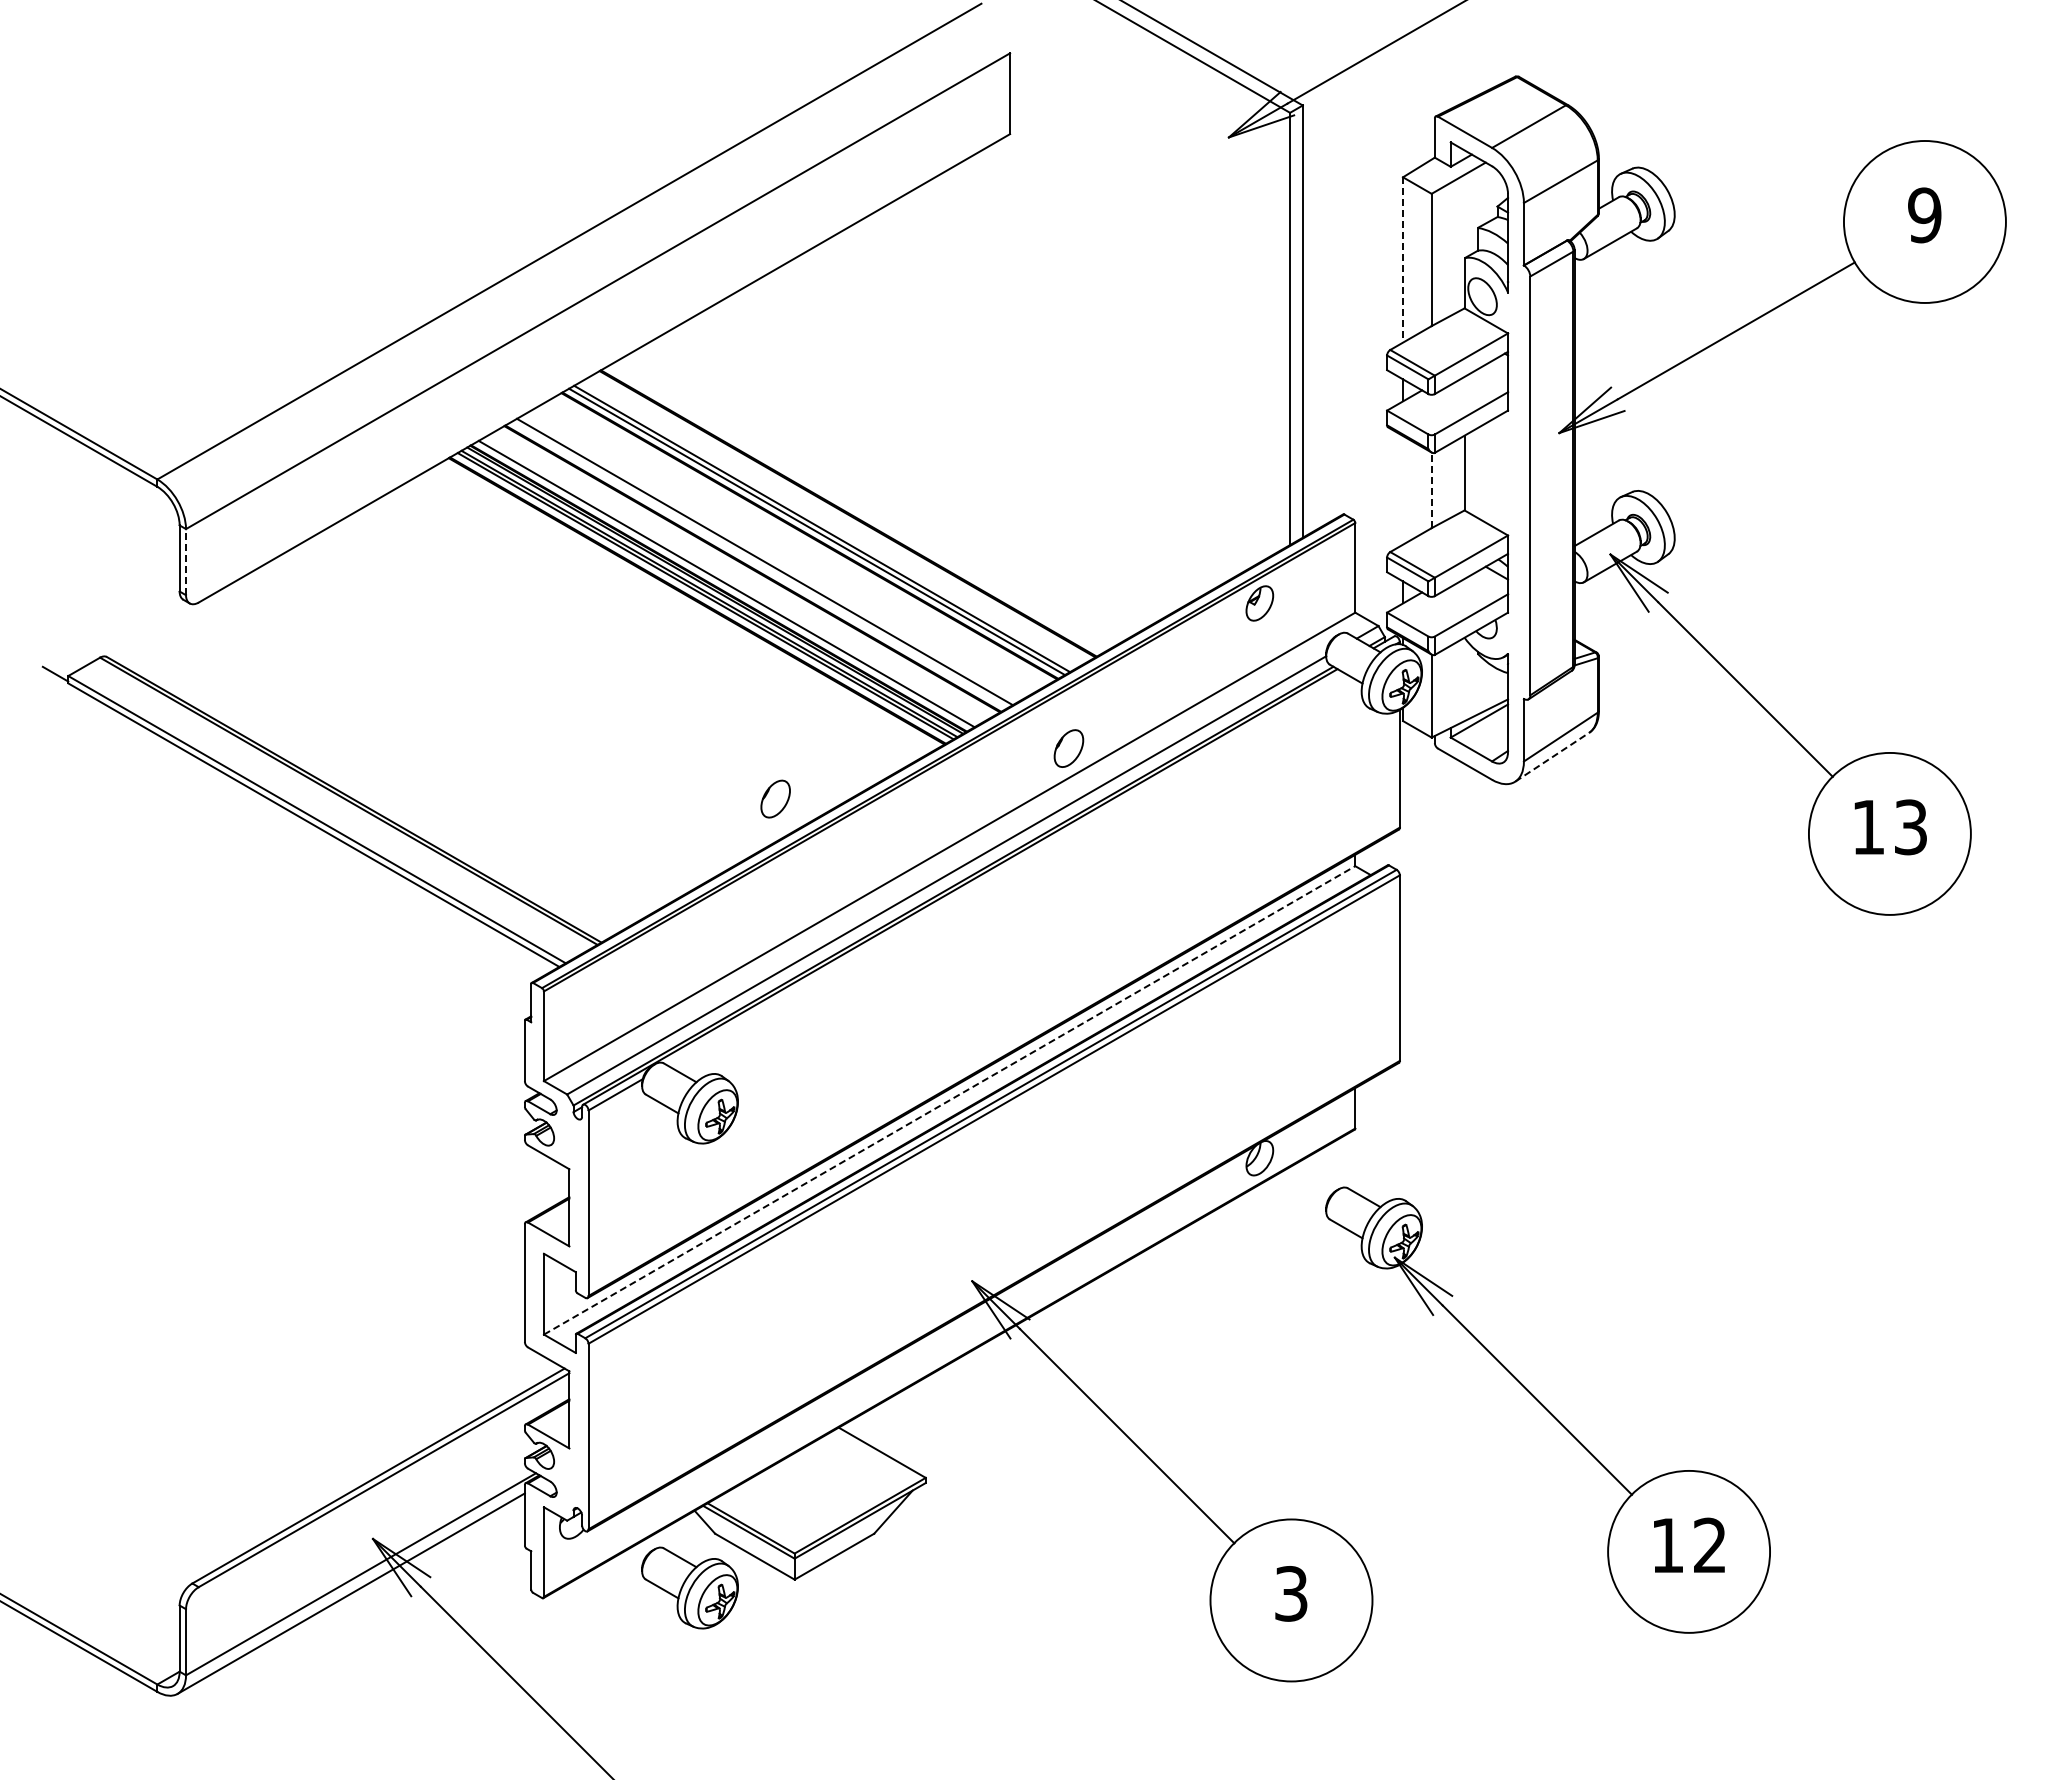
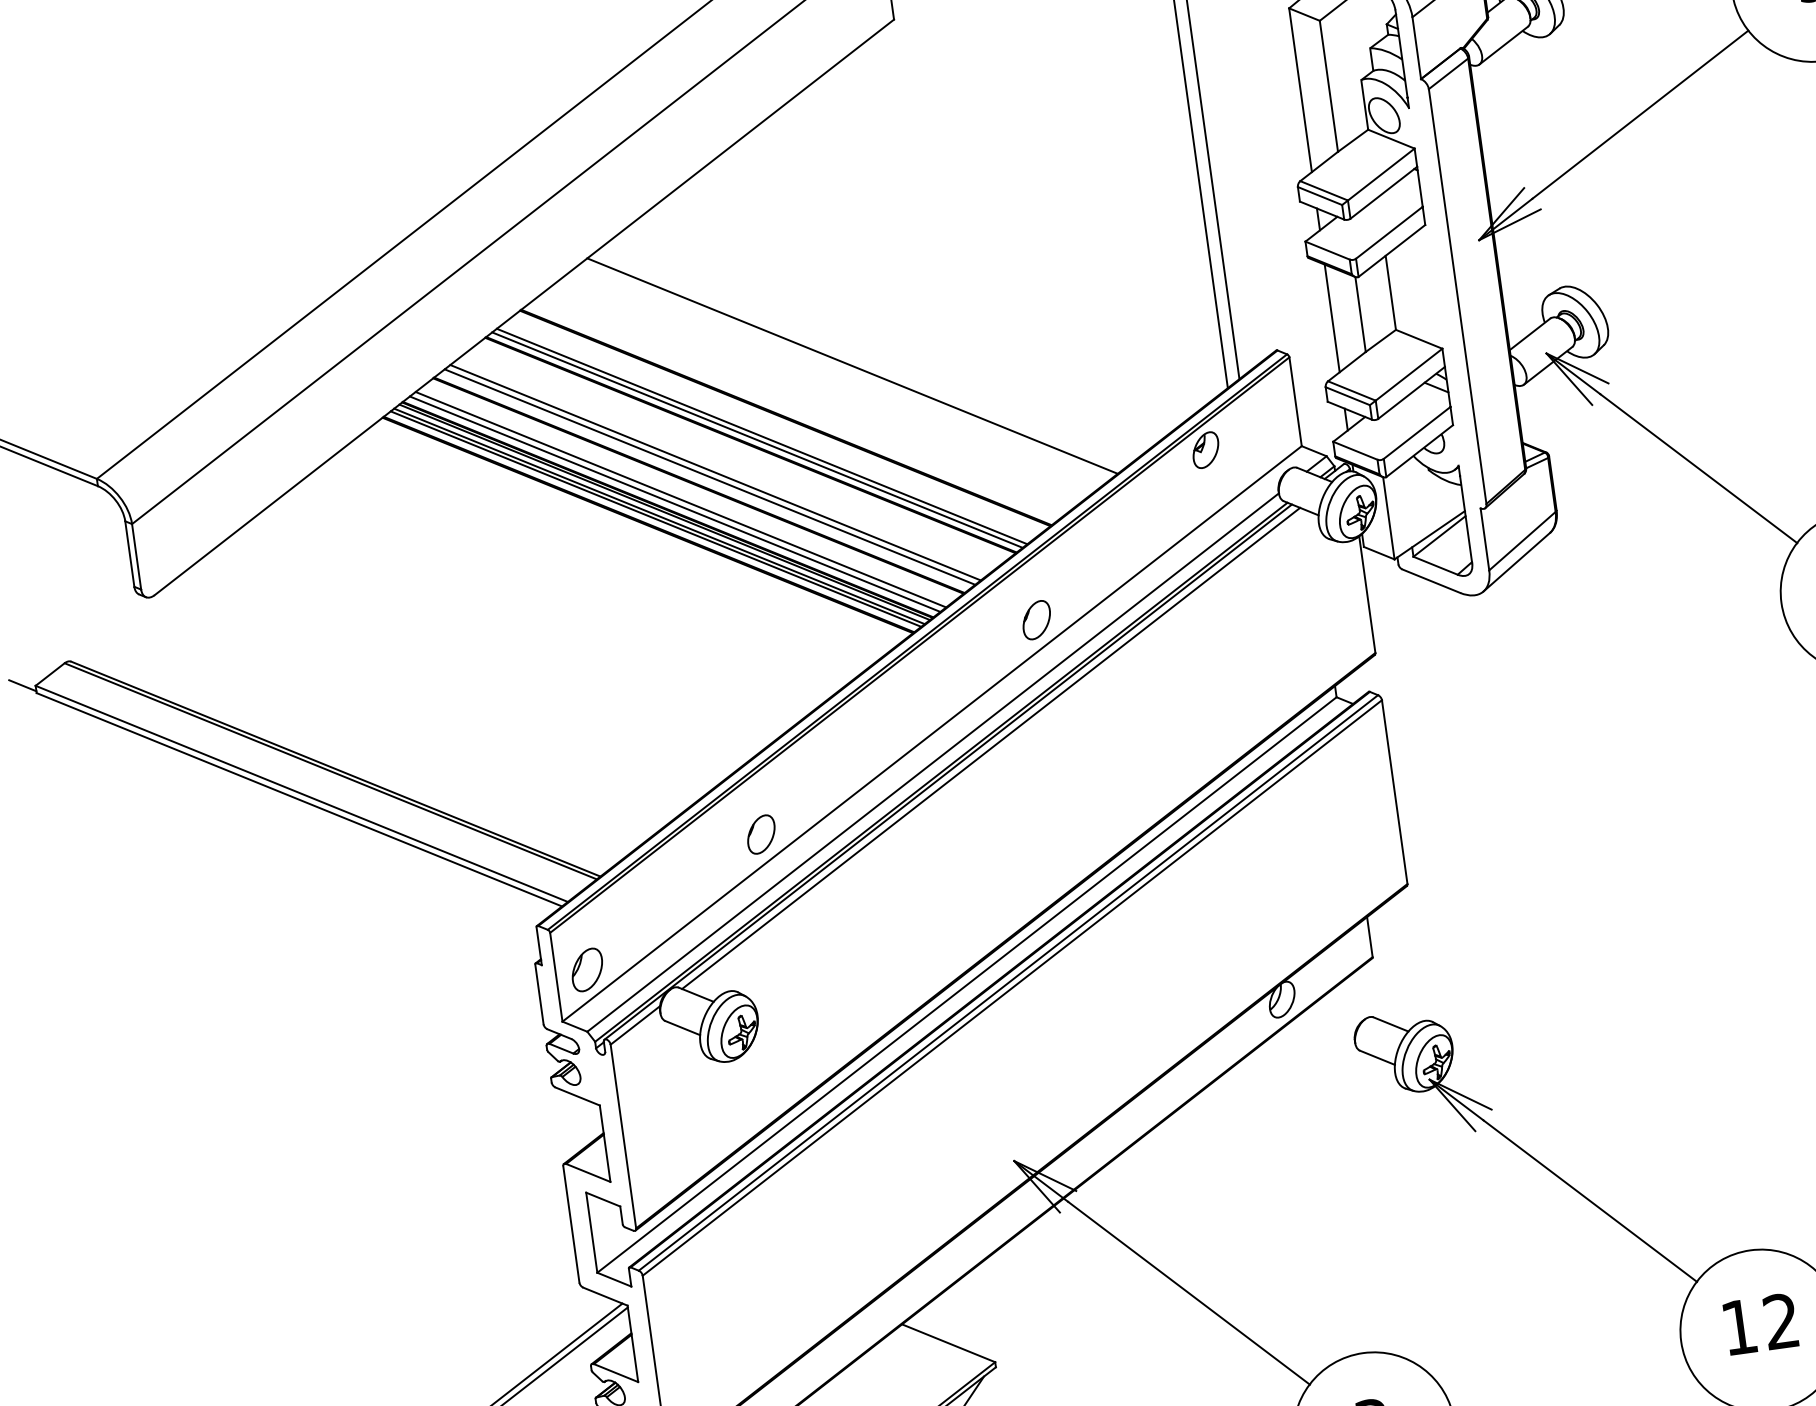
line: (1403, 259) -> (1300, 89), dashed -> solid
line: (921, 471) -> (852, 365), added
line: (1403, 490) -> (1332, 318), added
line: (1431, 490) -> (1360, 314), dashed -> solid
line: (771, 558) -> (716, 472), added
line: (186, 561) -> (137, 556), dashed -> solid
line: (732, 580) -> (680, 499), added
line: (1552, 756) -> (1516, 561), dashed -> solid
part: (775, 798) -> (761, 833), moved
line: (1005, 869) -> (990, 748), added
part: (575, 1032) -> (587, 969), added
line: (950, 1100) -> (967, 985), dashed -> solid

